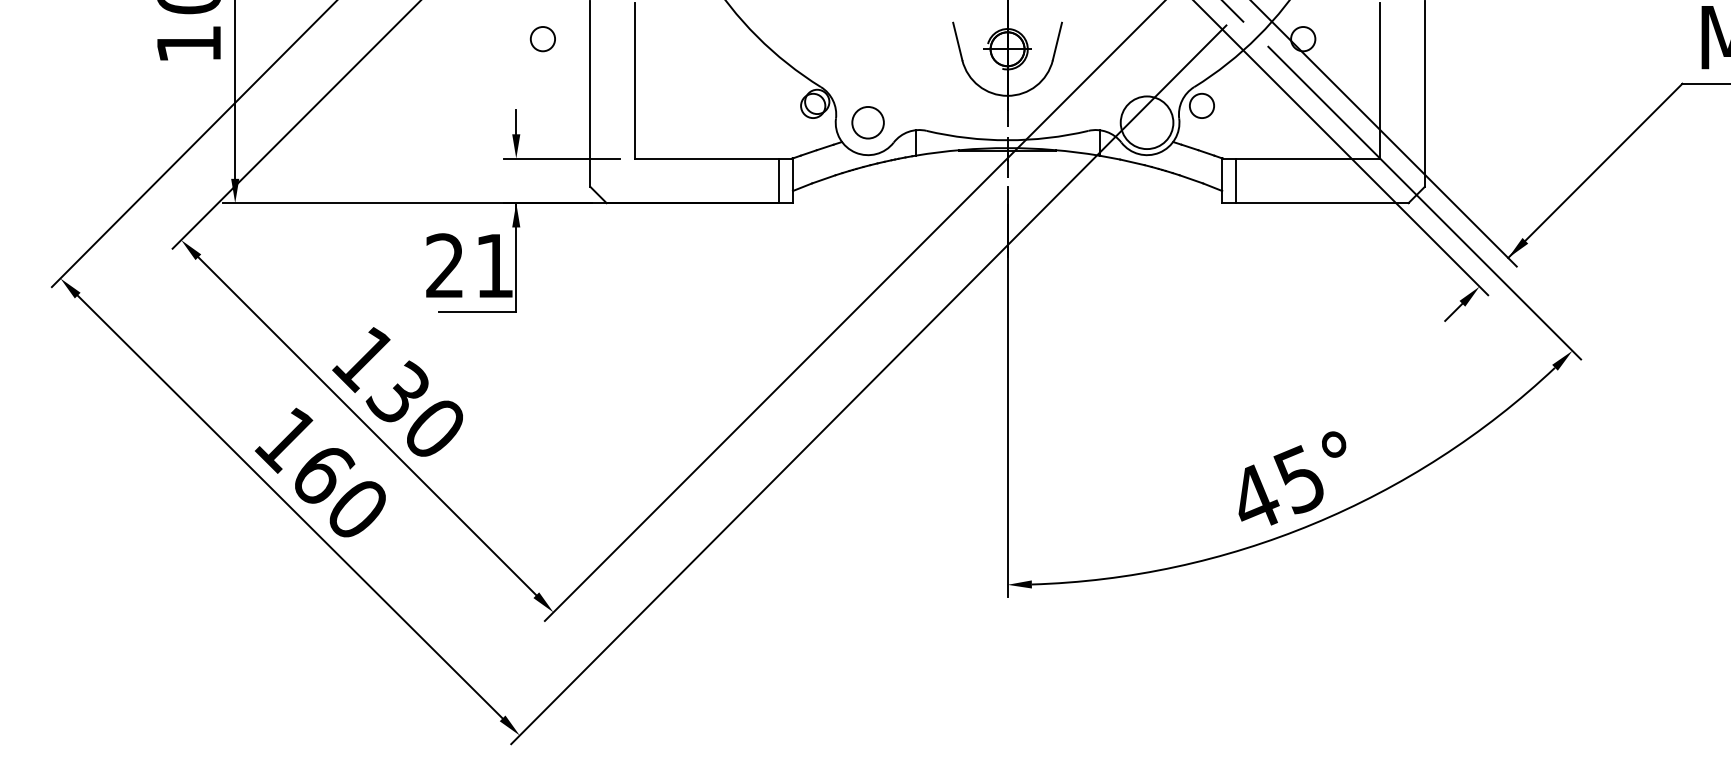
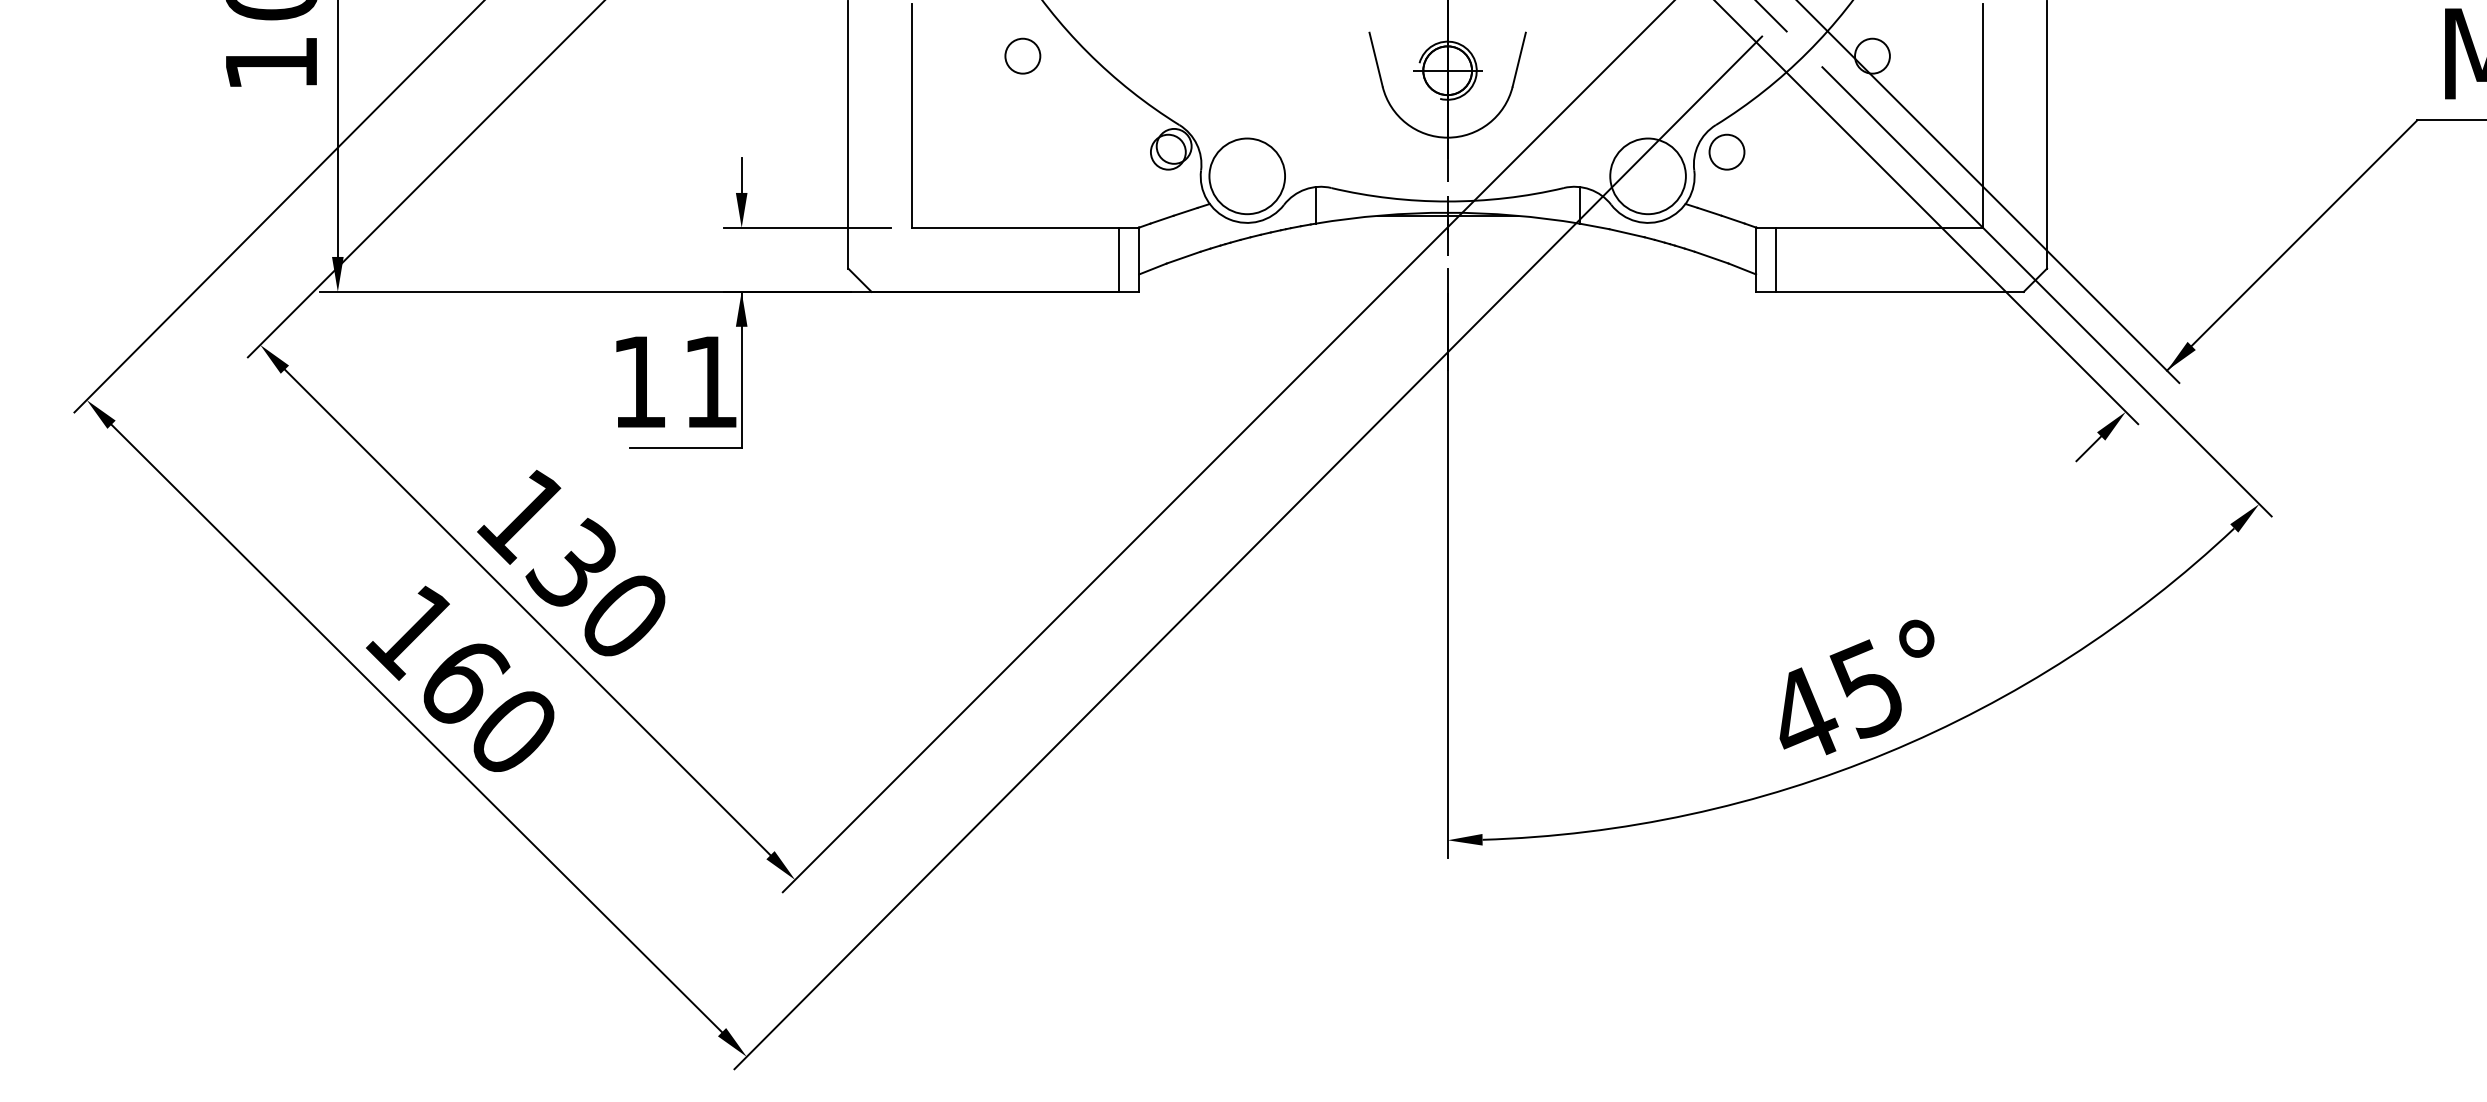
circle: (542, 39) -> (1022, 56), moved
circle: (867, 122) -> (1246, 175), size x1.67
text: (444, 265) -> (638, 381), 21 -> 11

